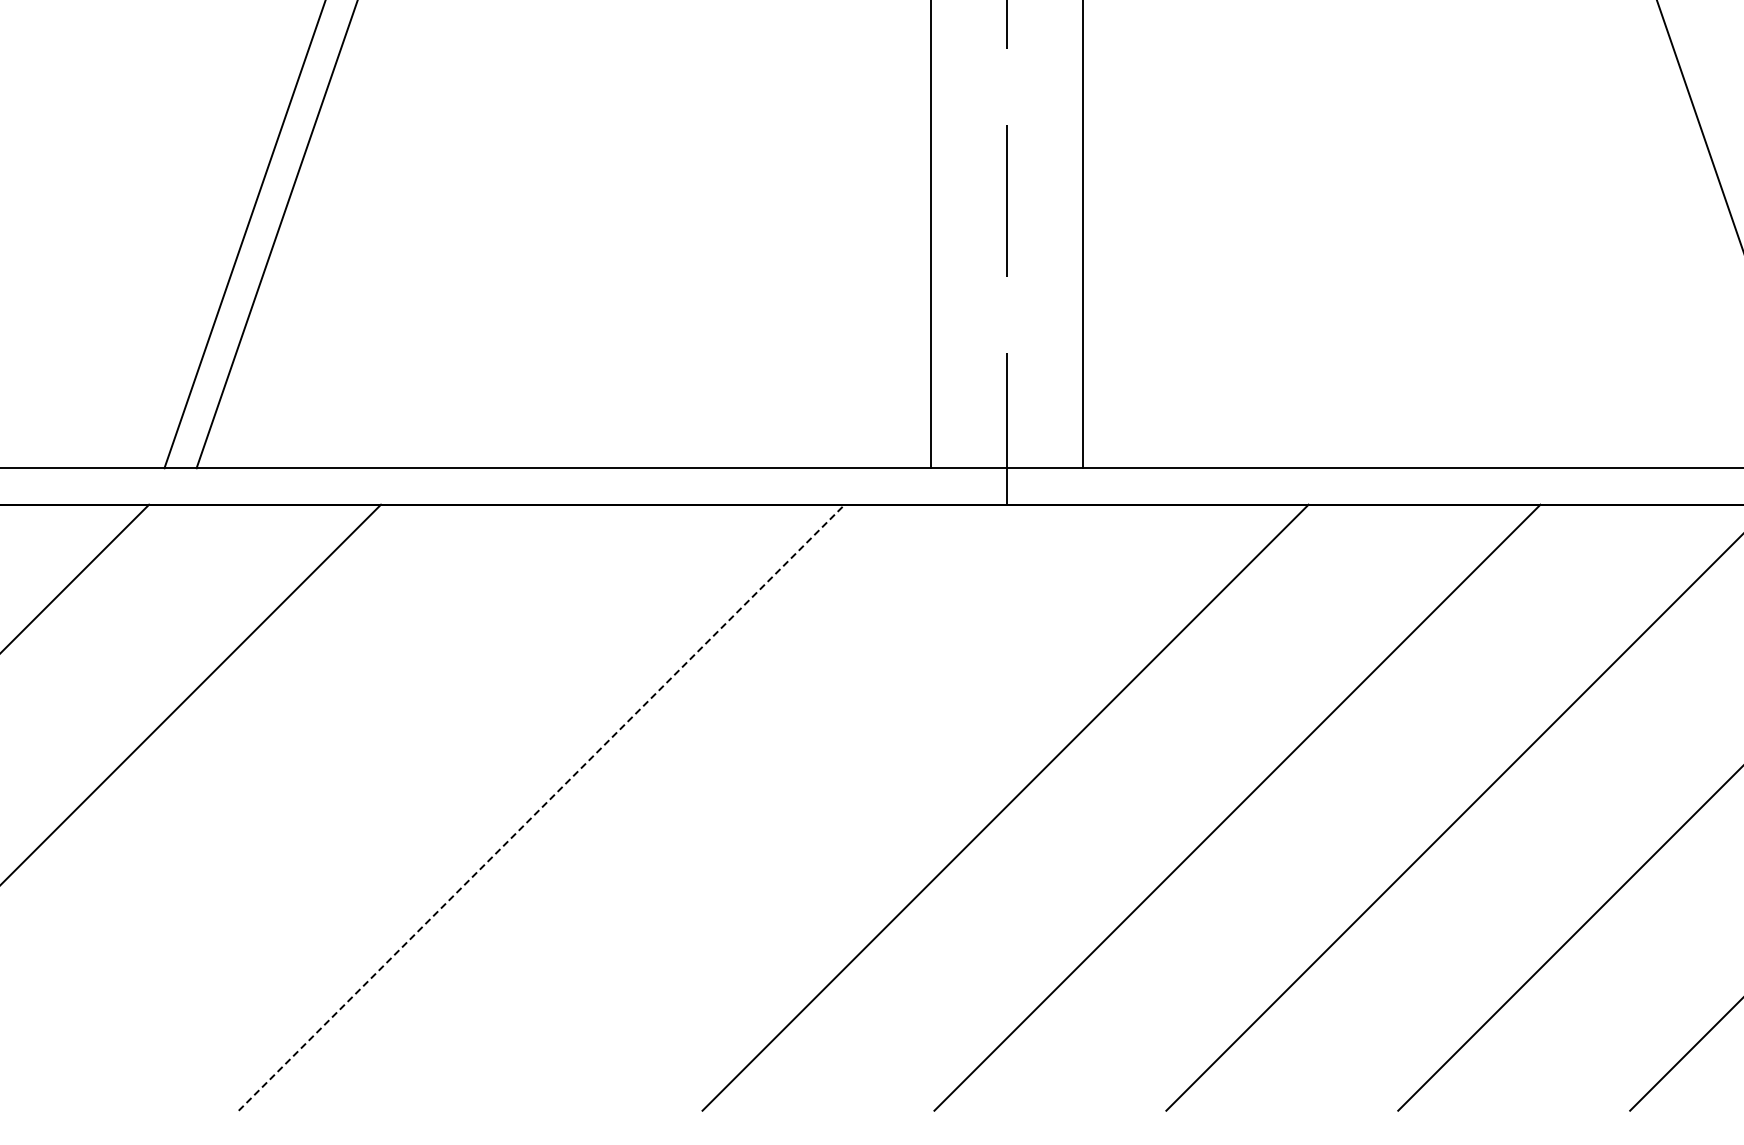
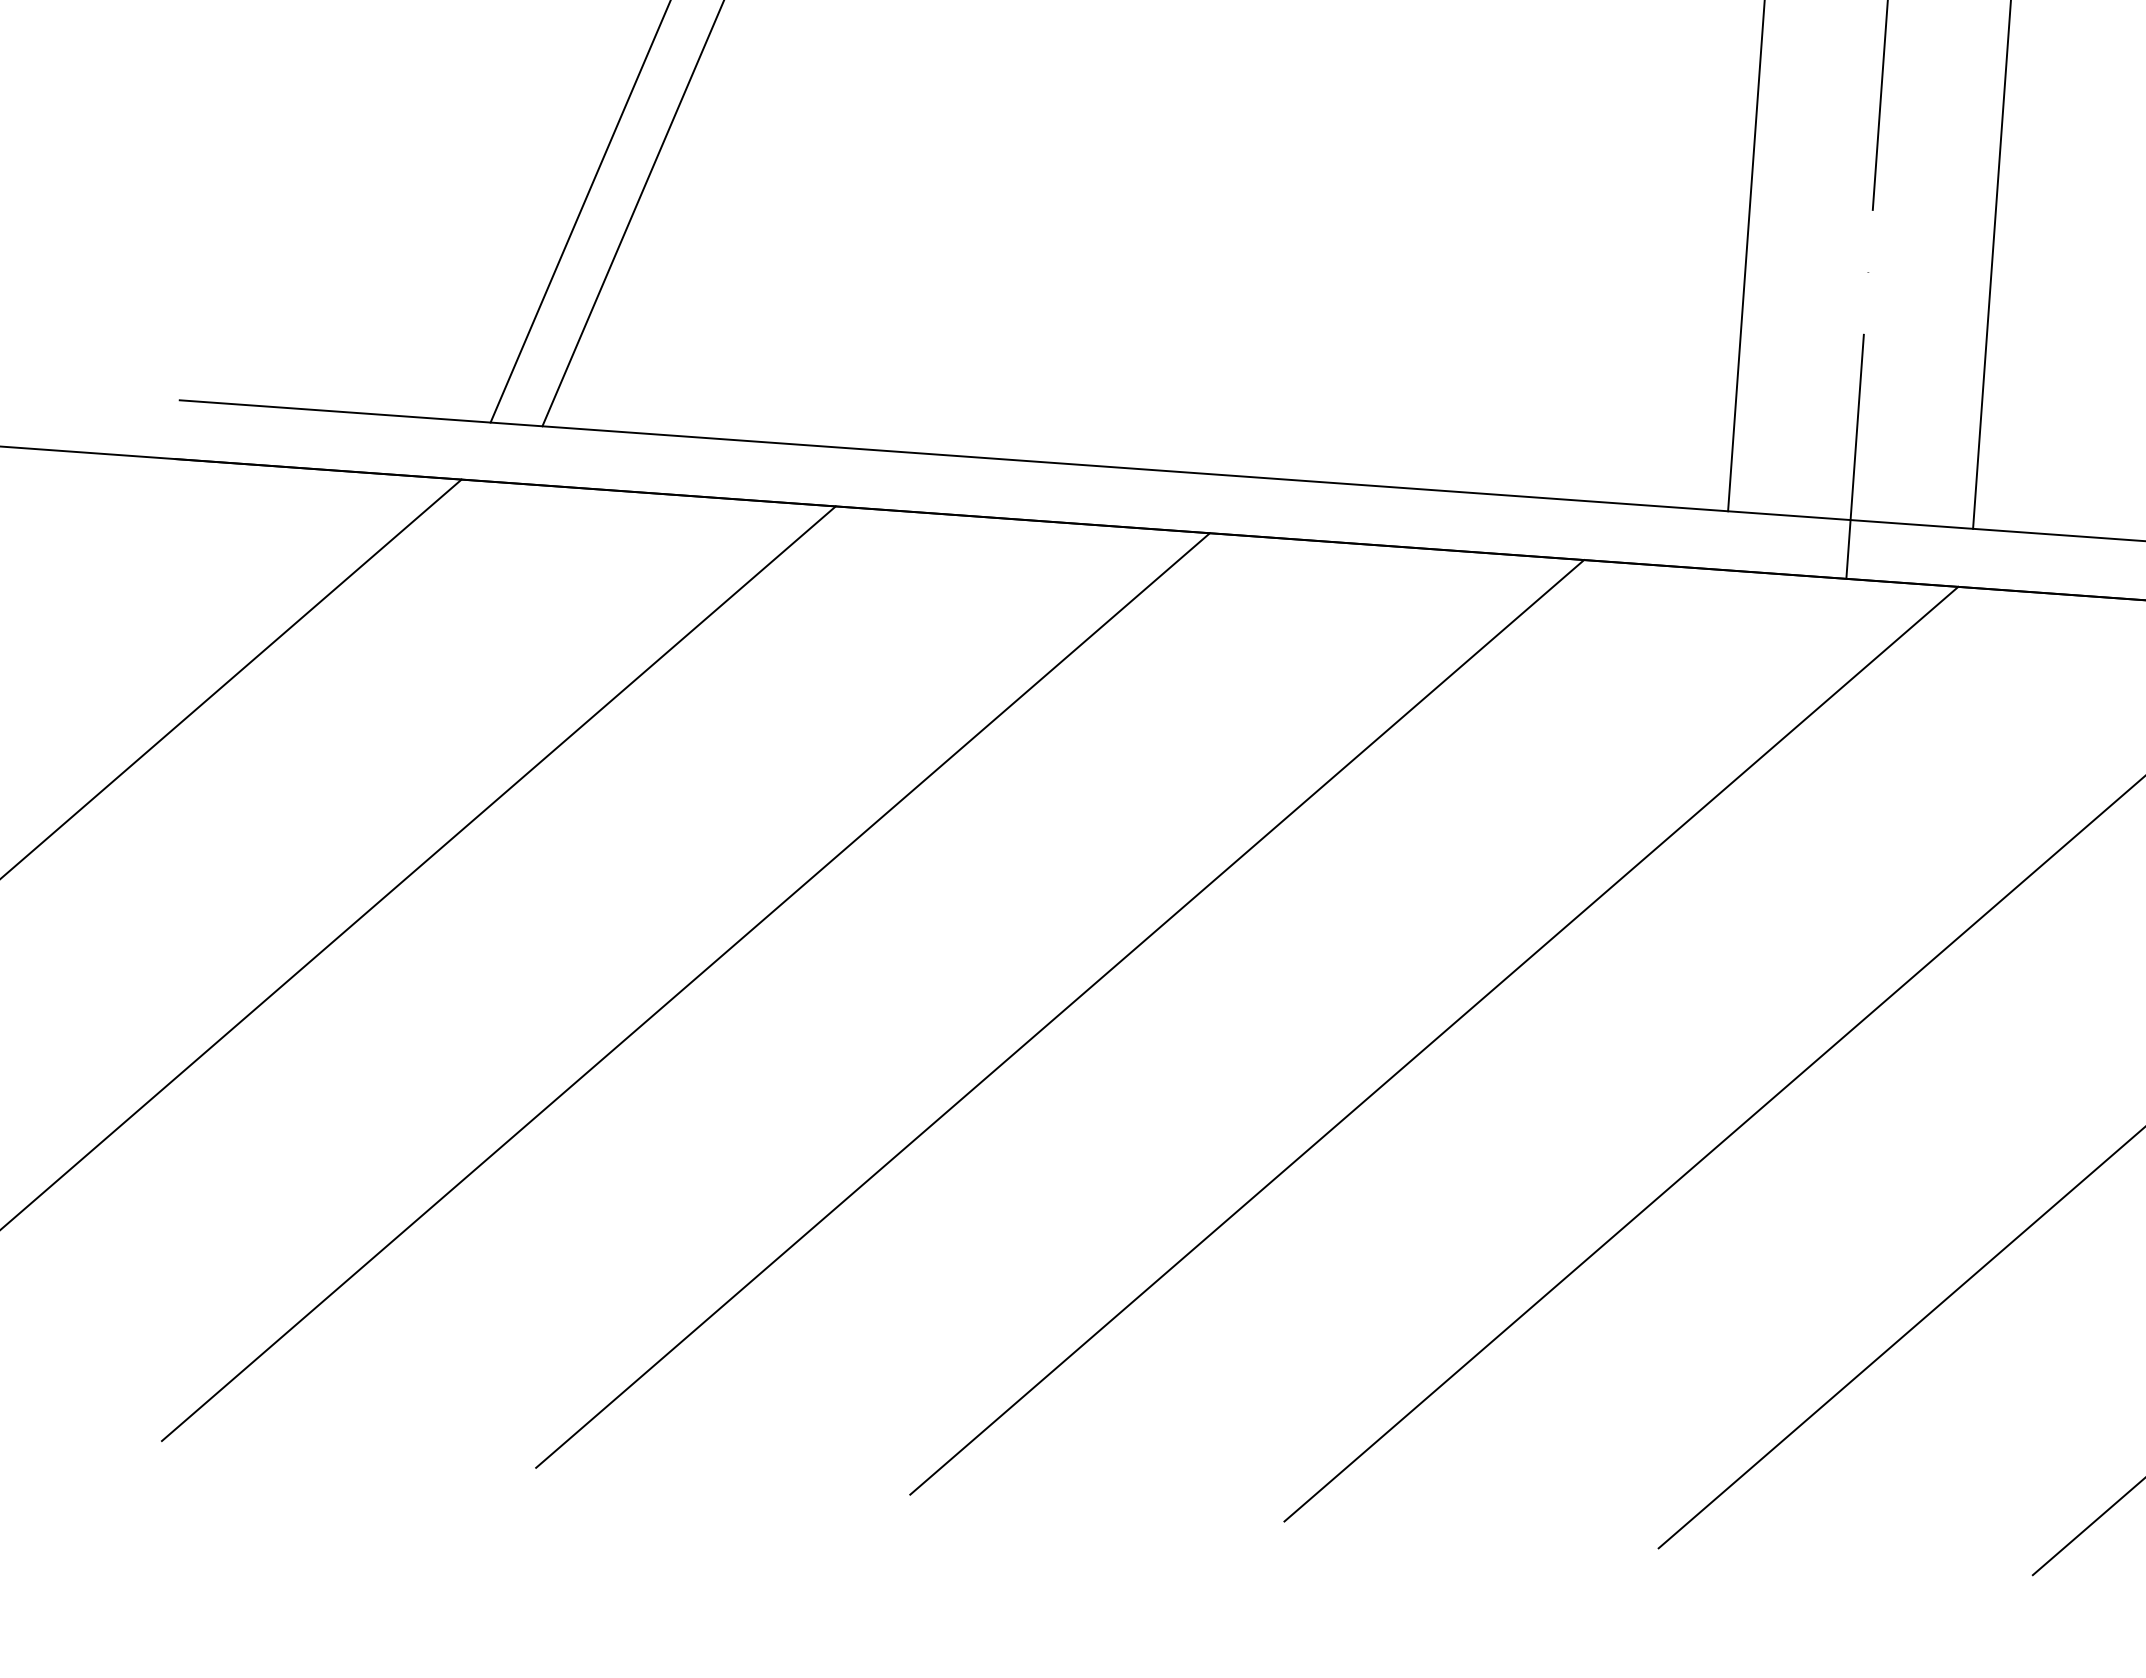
line: (309, 807) -> (685, 986), added
line: (541, 807) -> (1059, 1013), dashed -> solid
line: (773, 807) -> (1434, 1040), added

